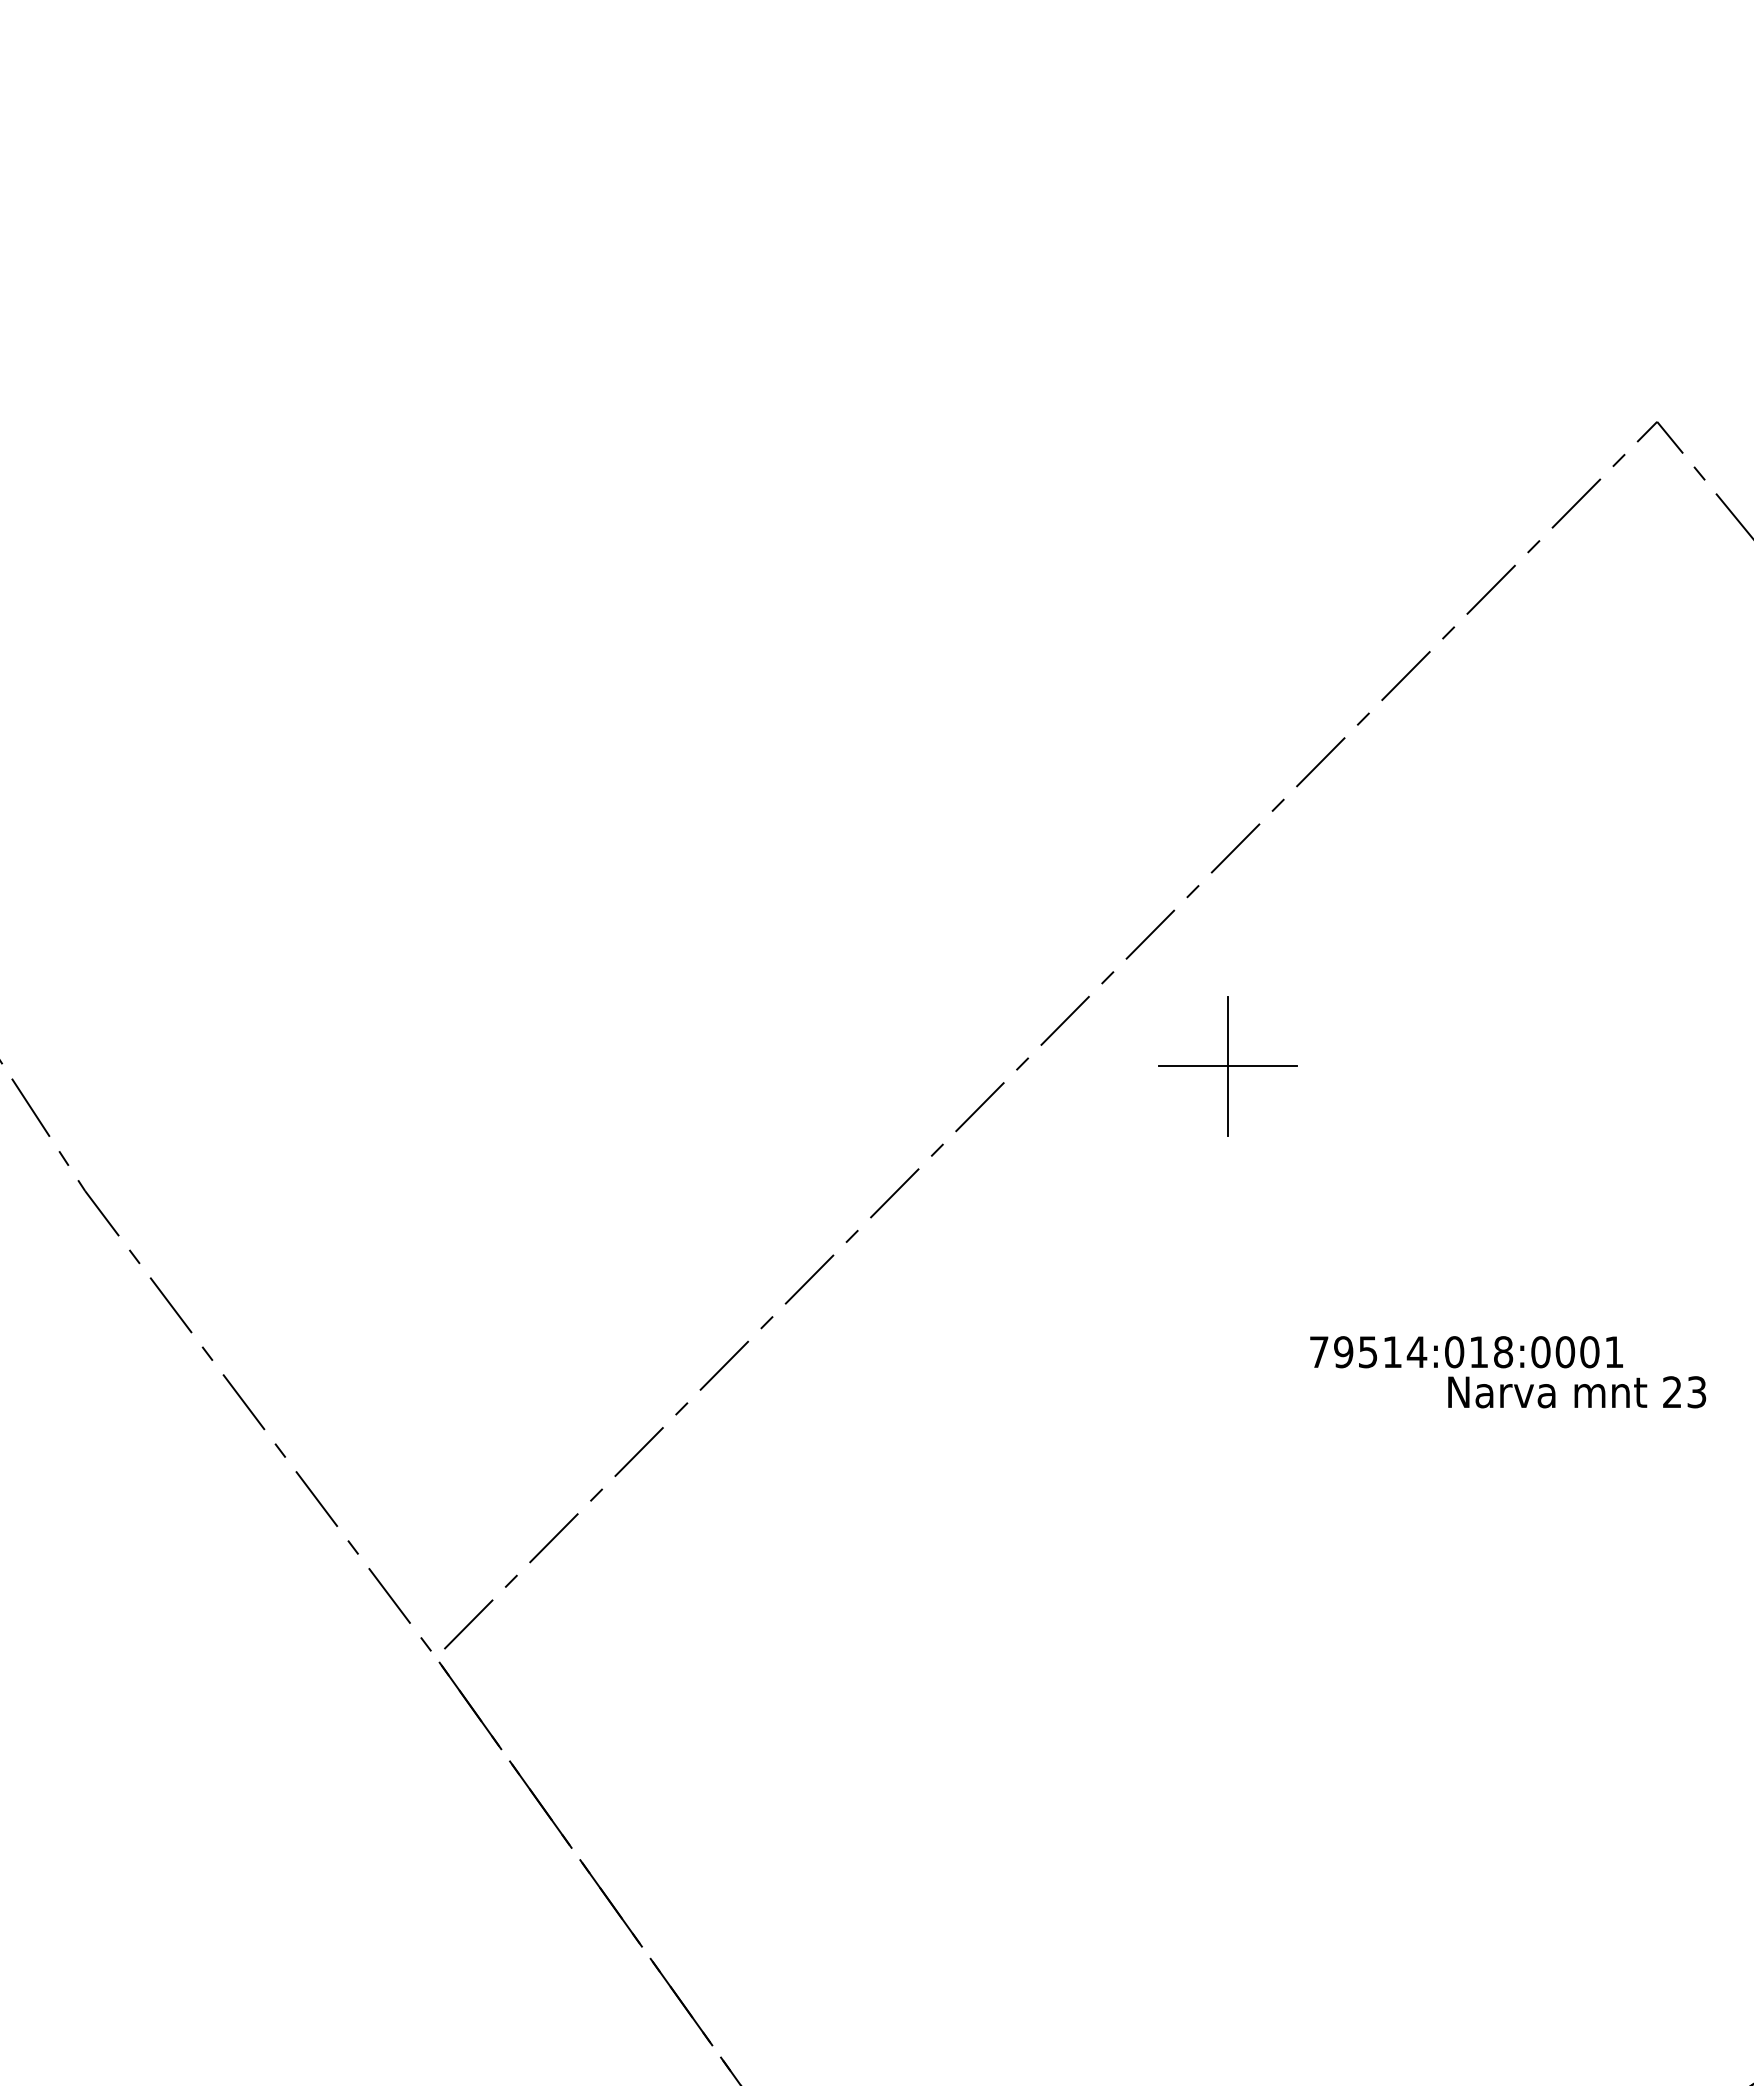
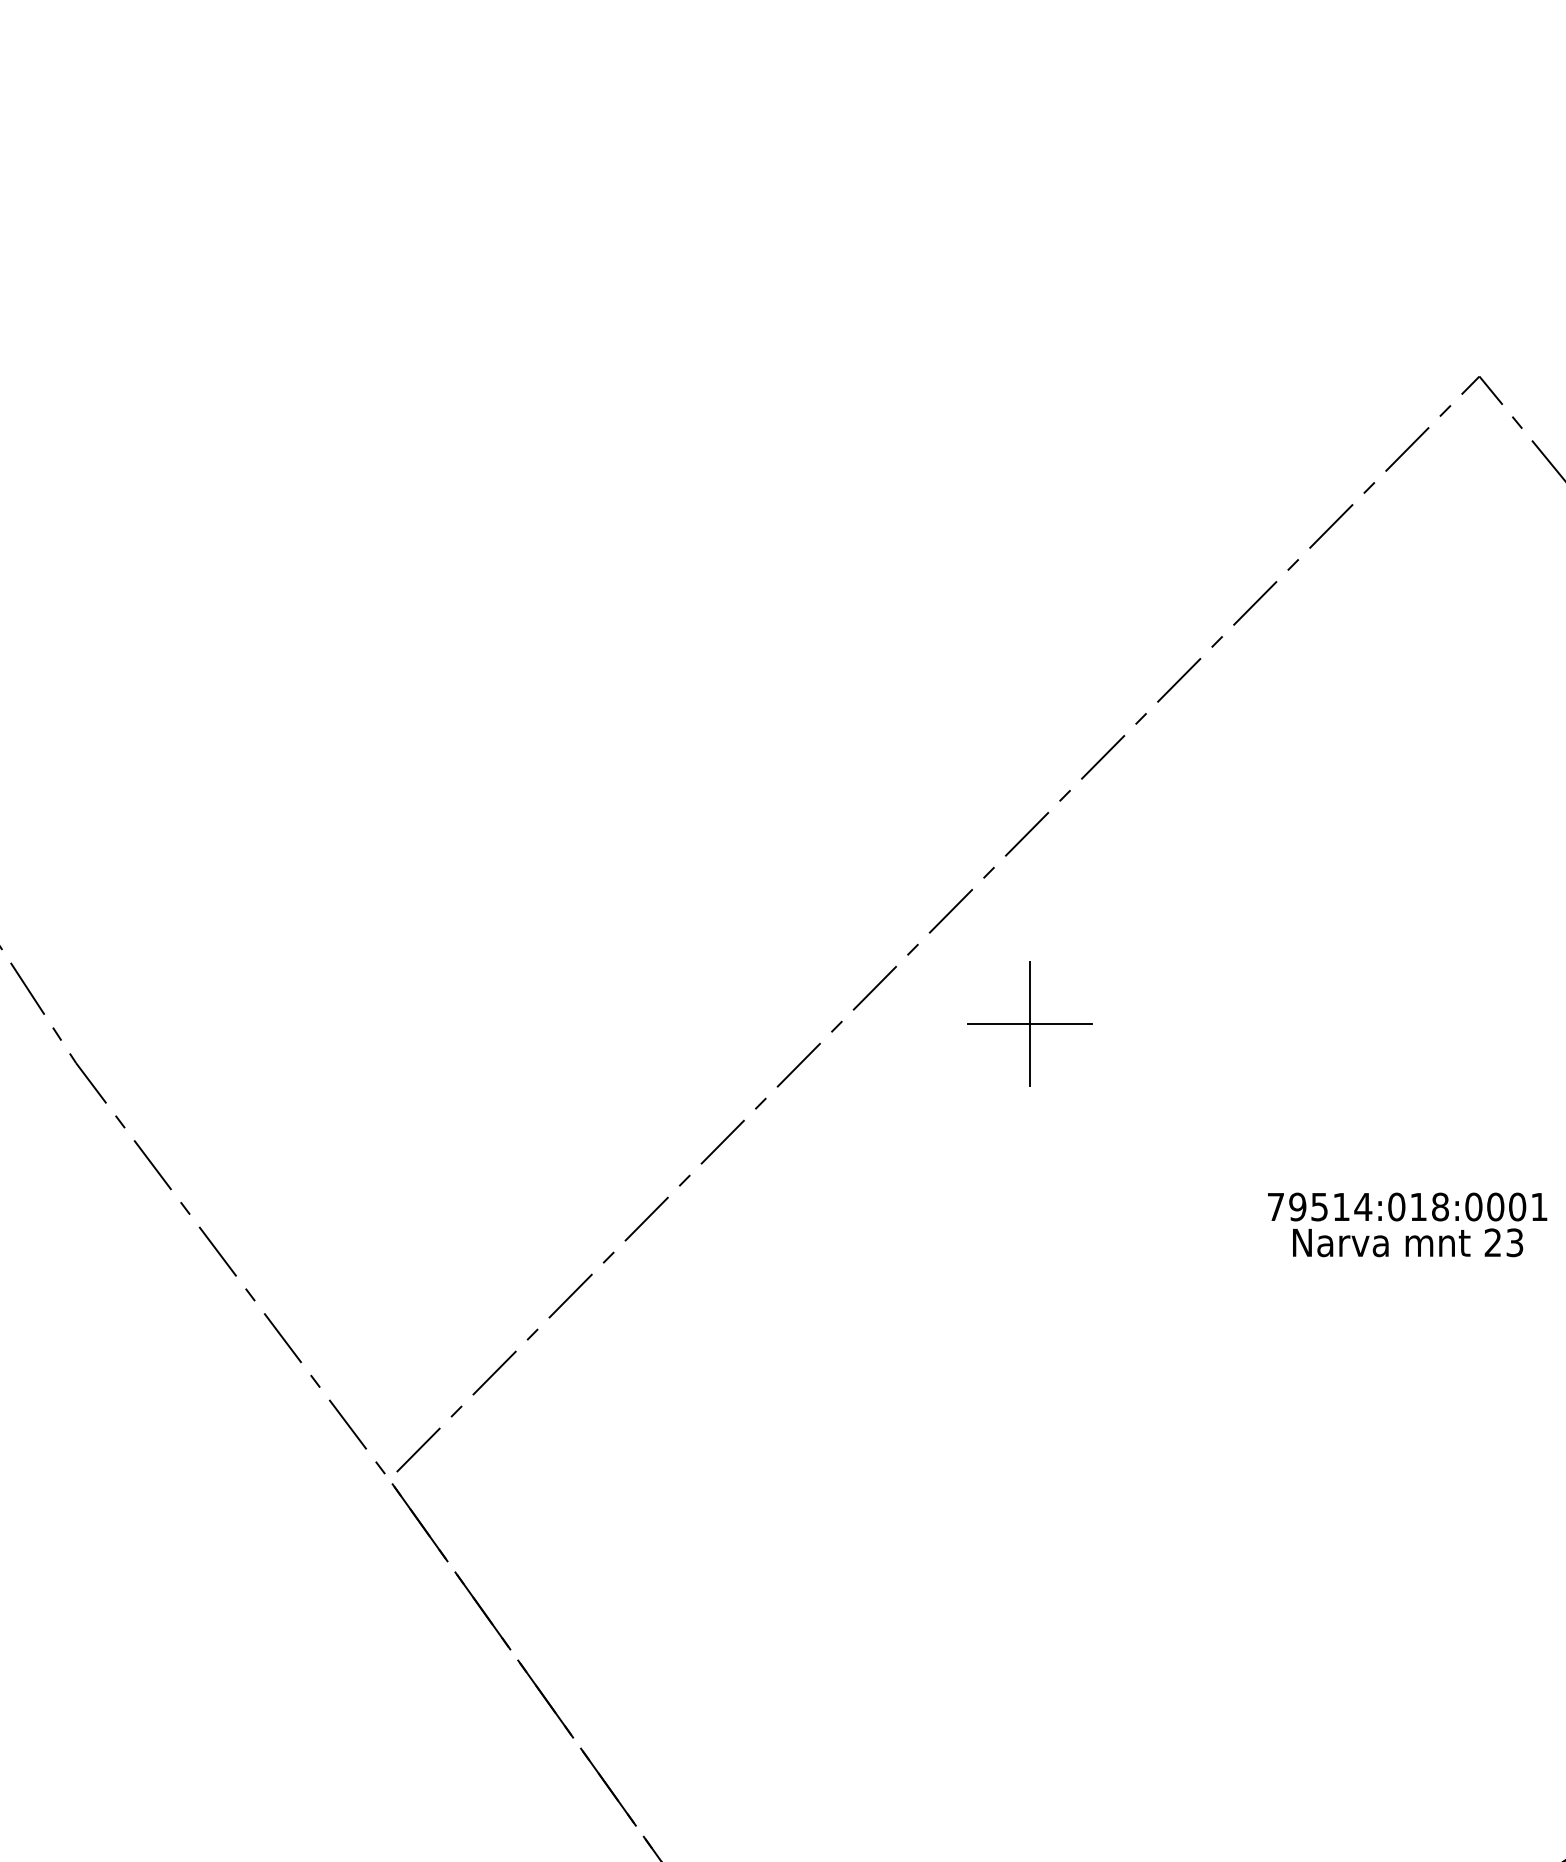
part: (1227, 1066) -> (1029, 1024), moved
text: (1466, 1352) -> (1407, 1207), moved

